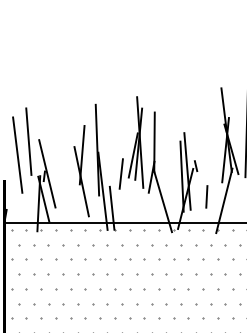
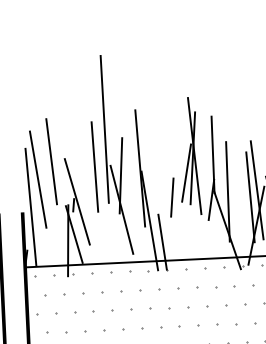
line: (70, 118) -> (103, 129), added
line: (62, 147) -> (95, 167), added
line: (164, 171) -> (227, 191), added
line: (11, 176) -> (31, 207), added

